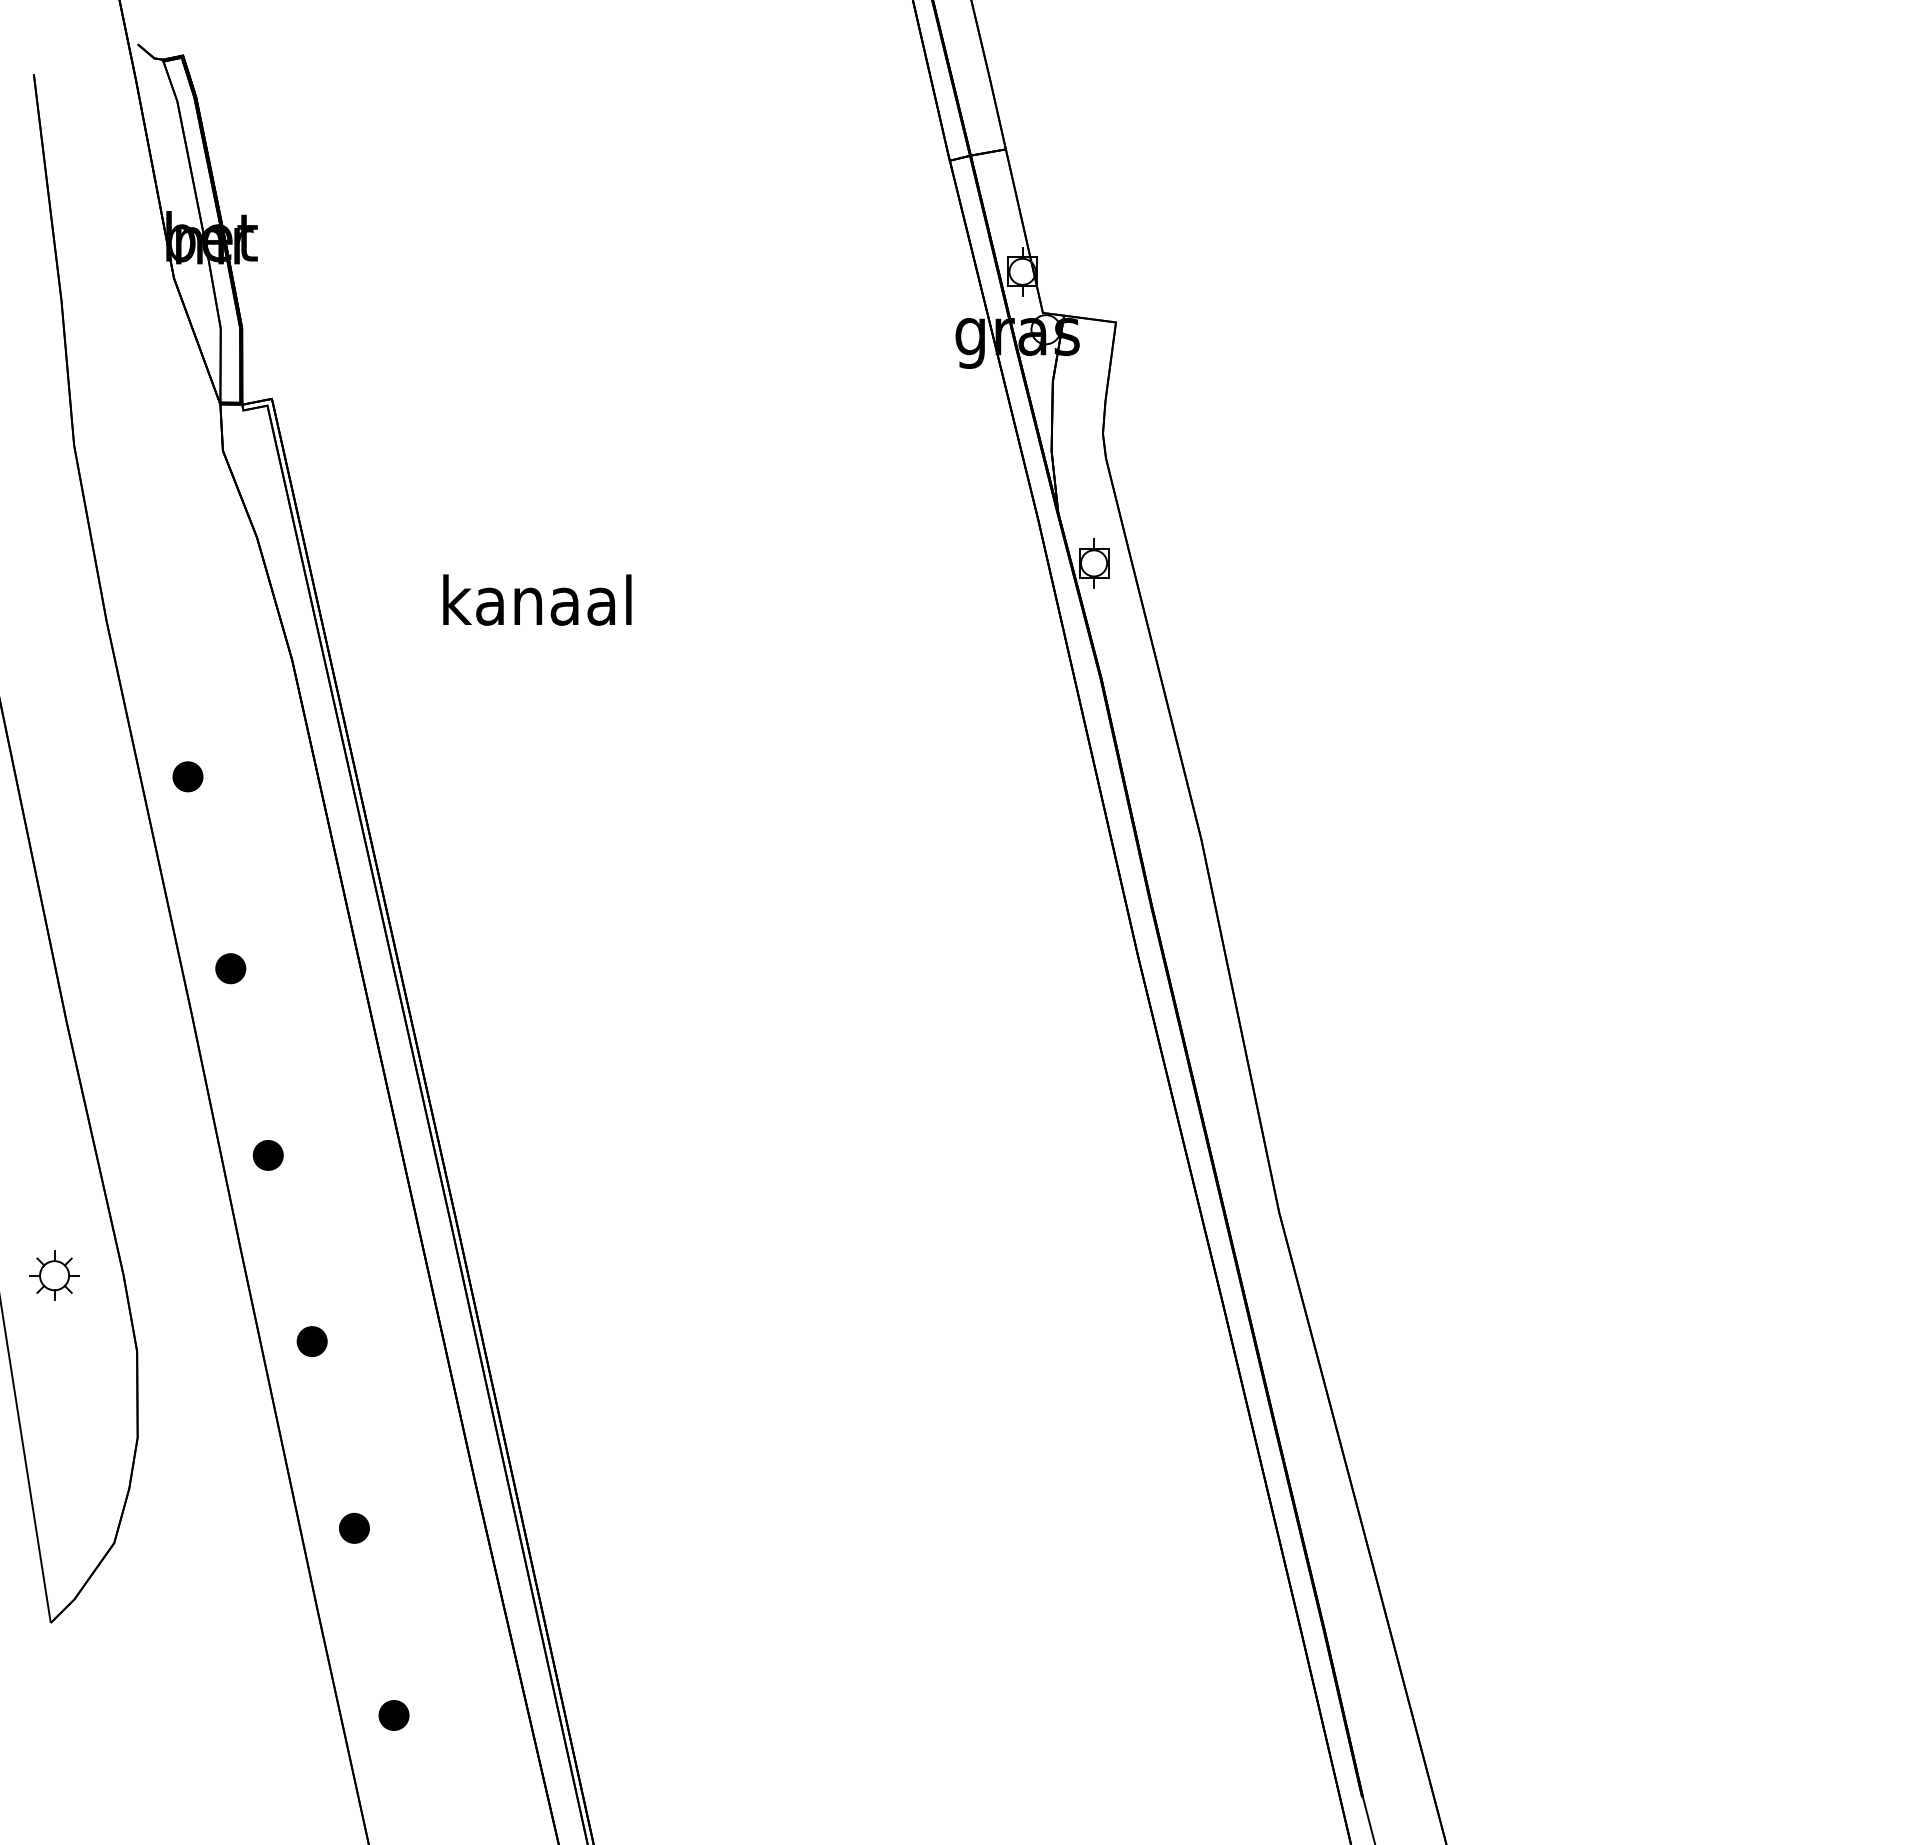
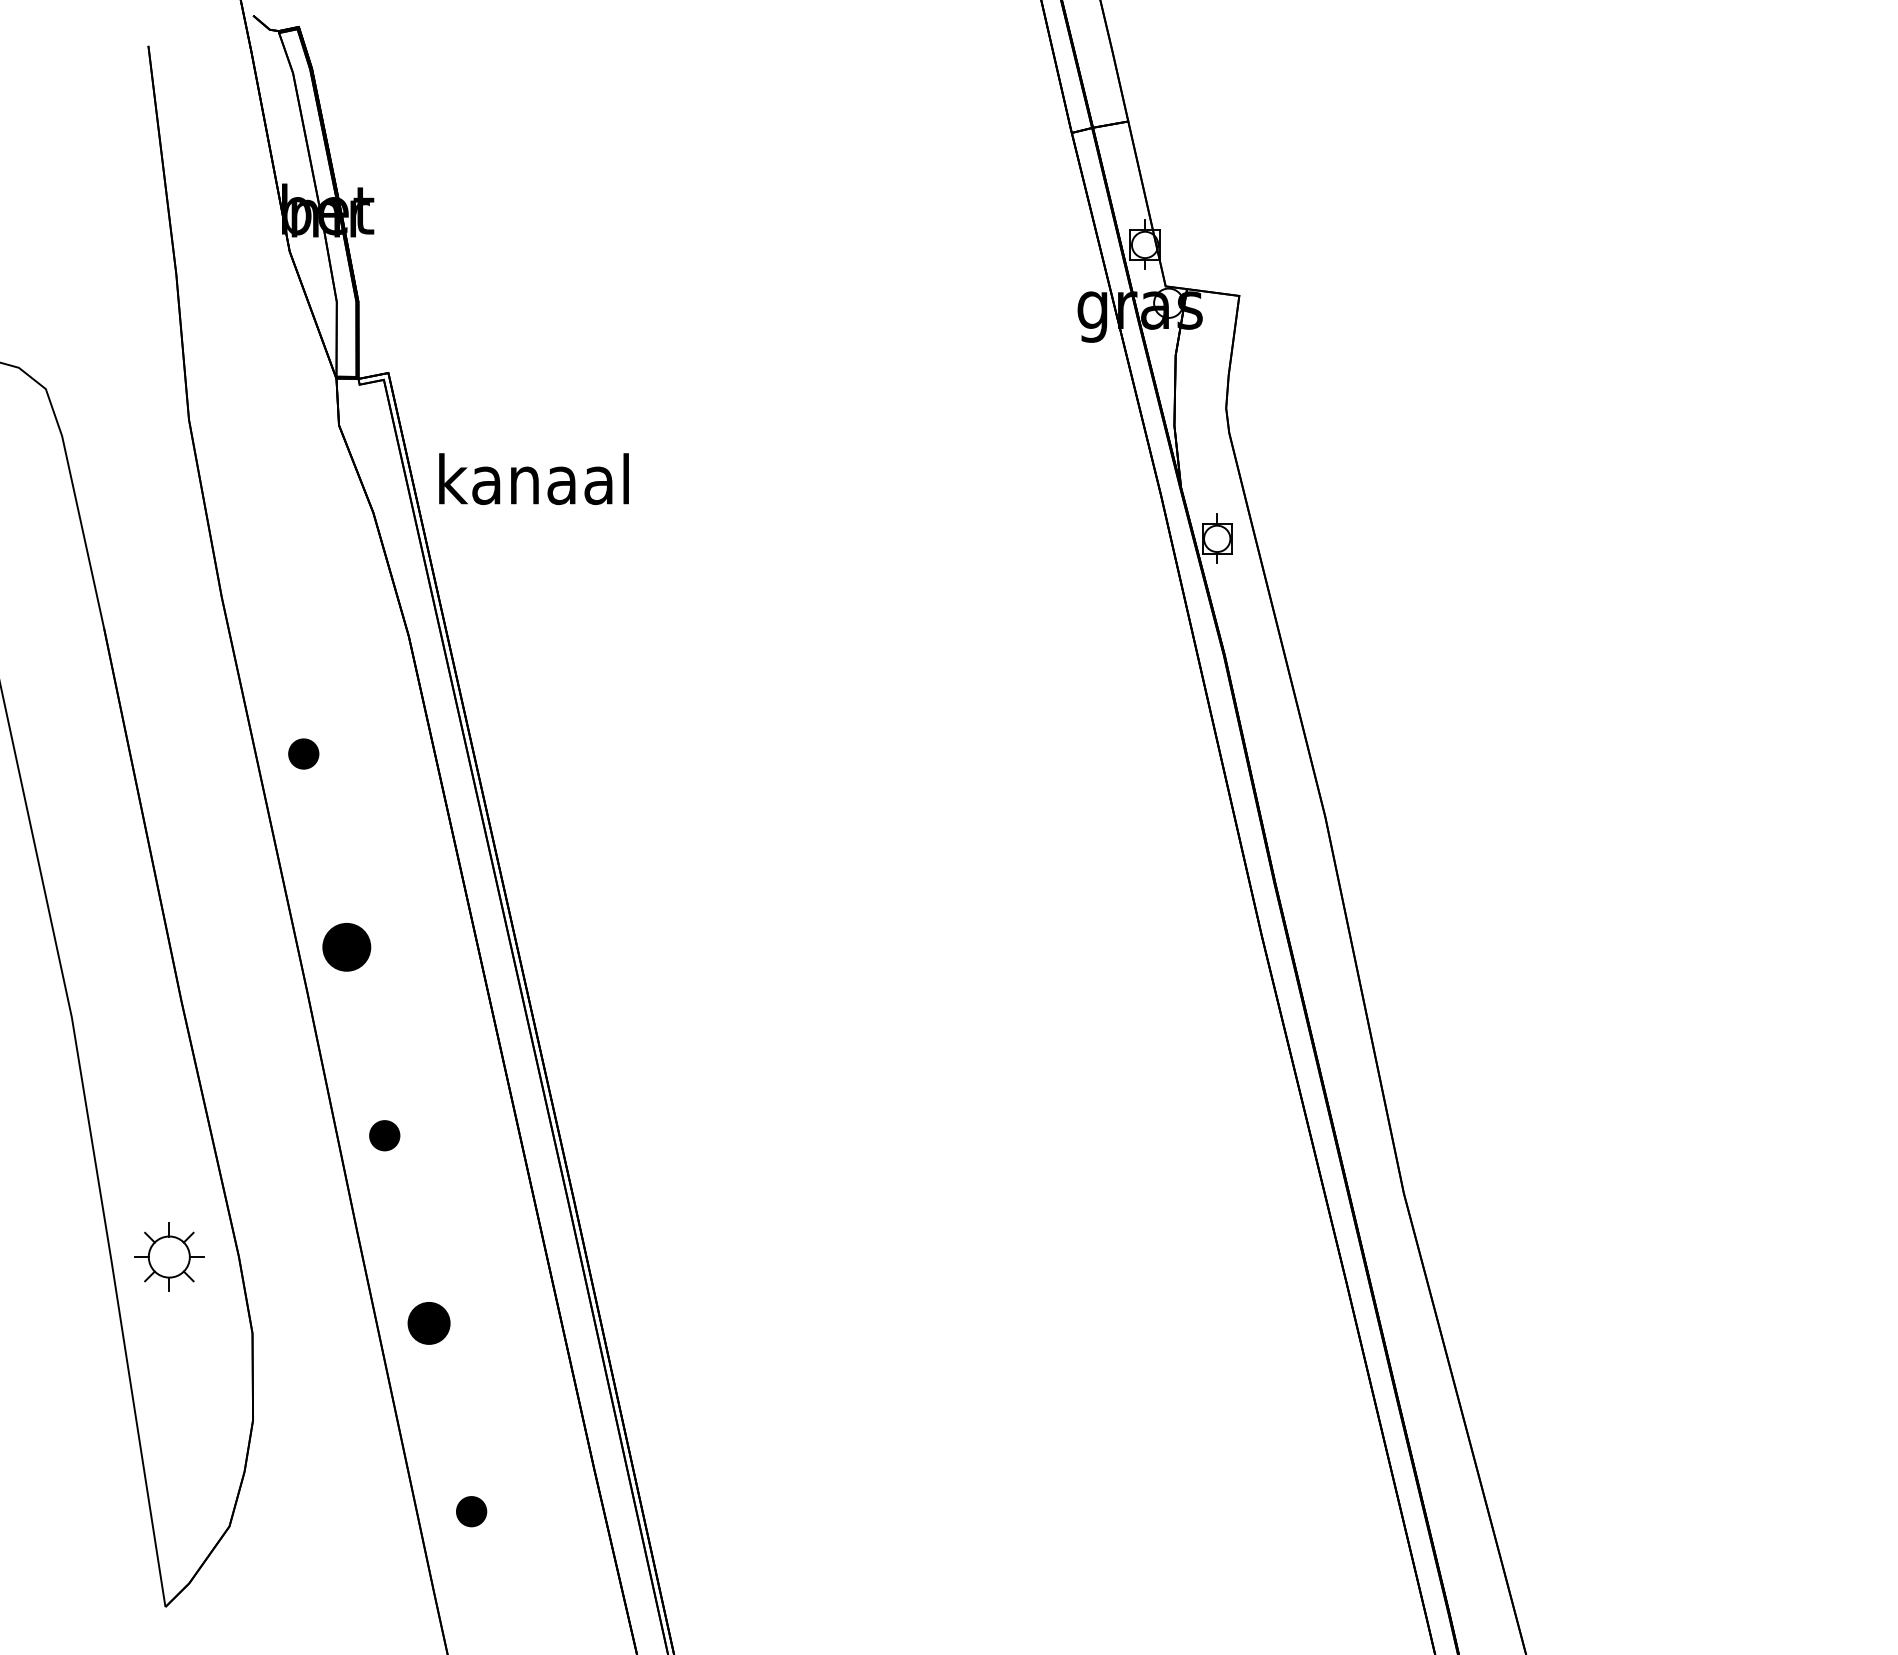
text: (537, 599) -> (534, 478), moved
part: (230, 968) -> (346, 947), size x1.6
part: (54, 1275) -> (169, 1256), size x1.4
part: (311, 1341) -> (428, 1323), size x1.4

